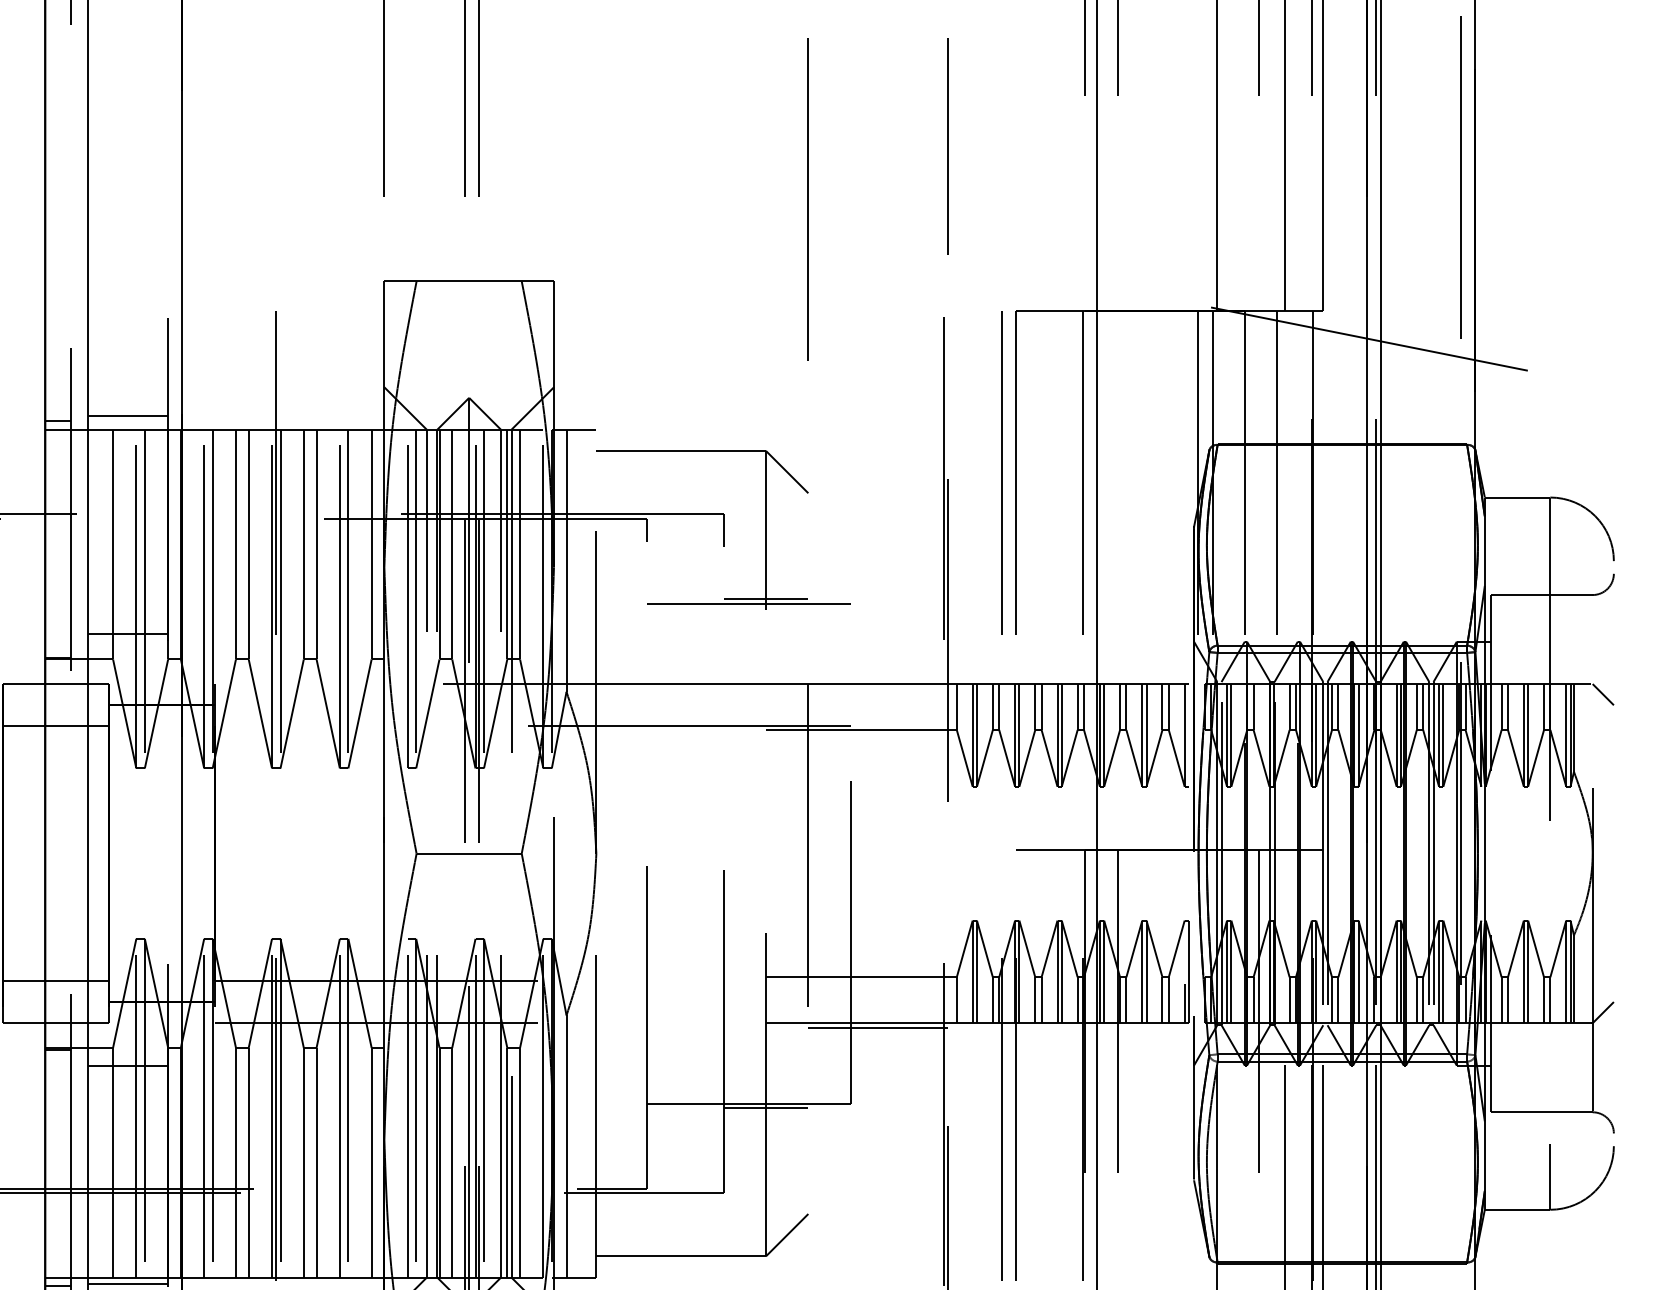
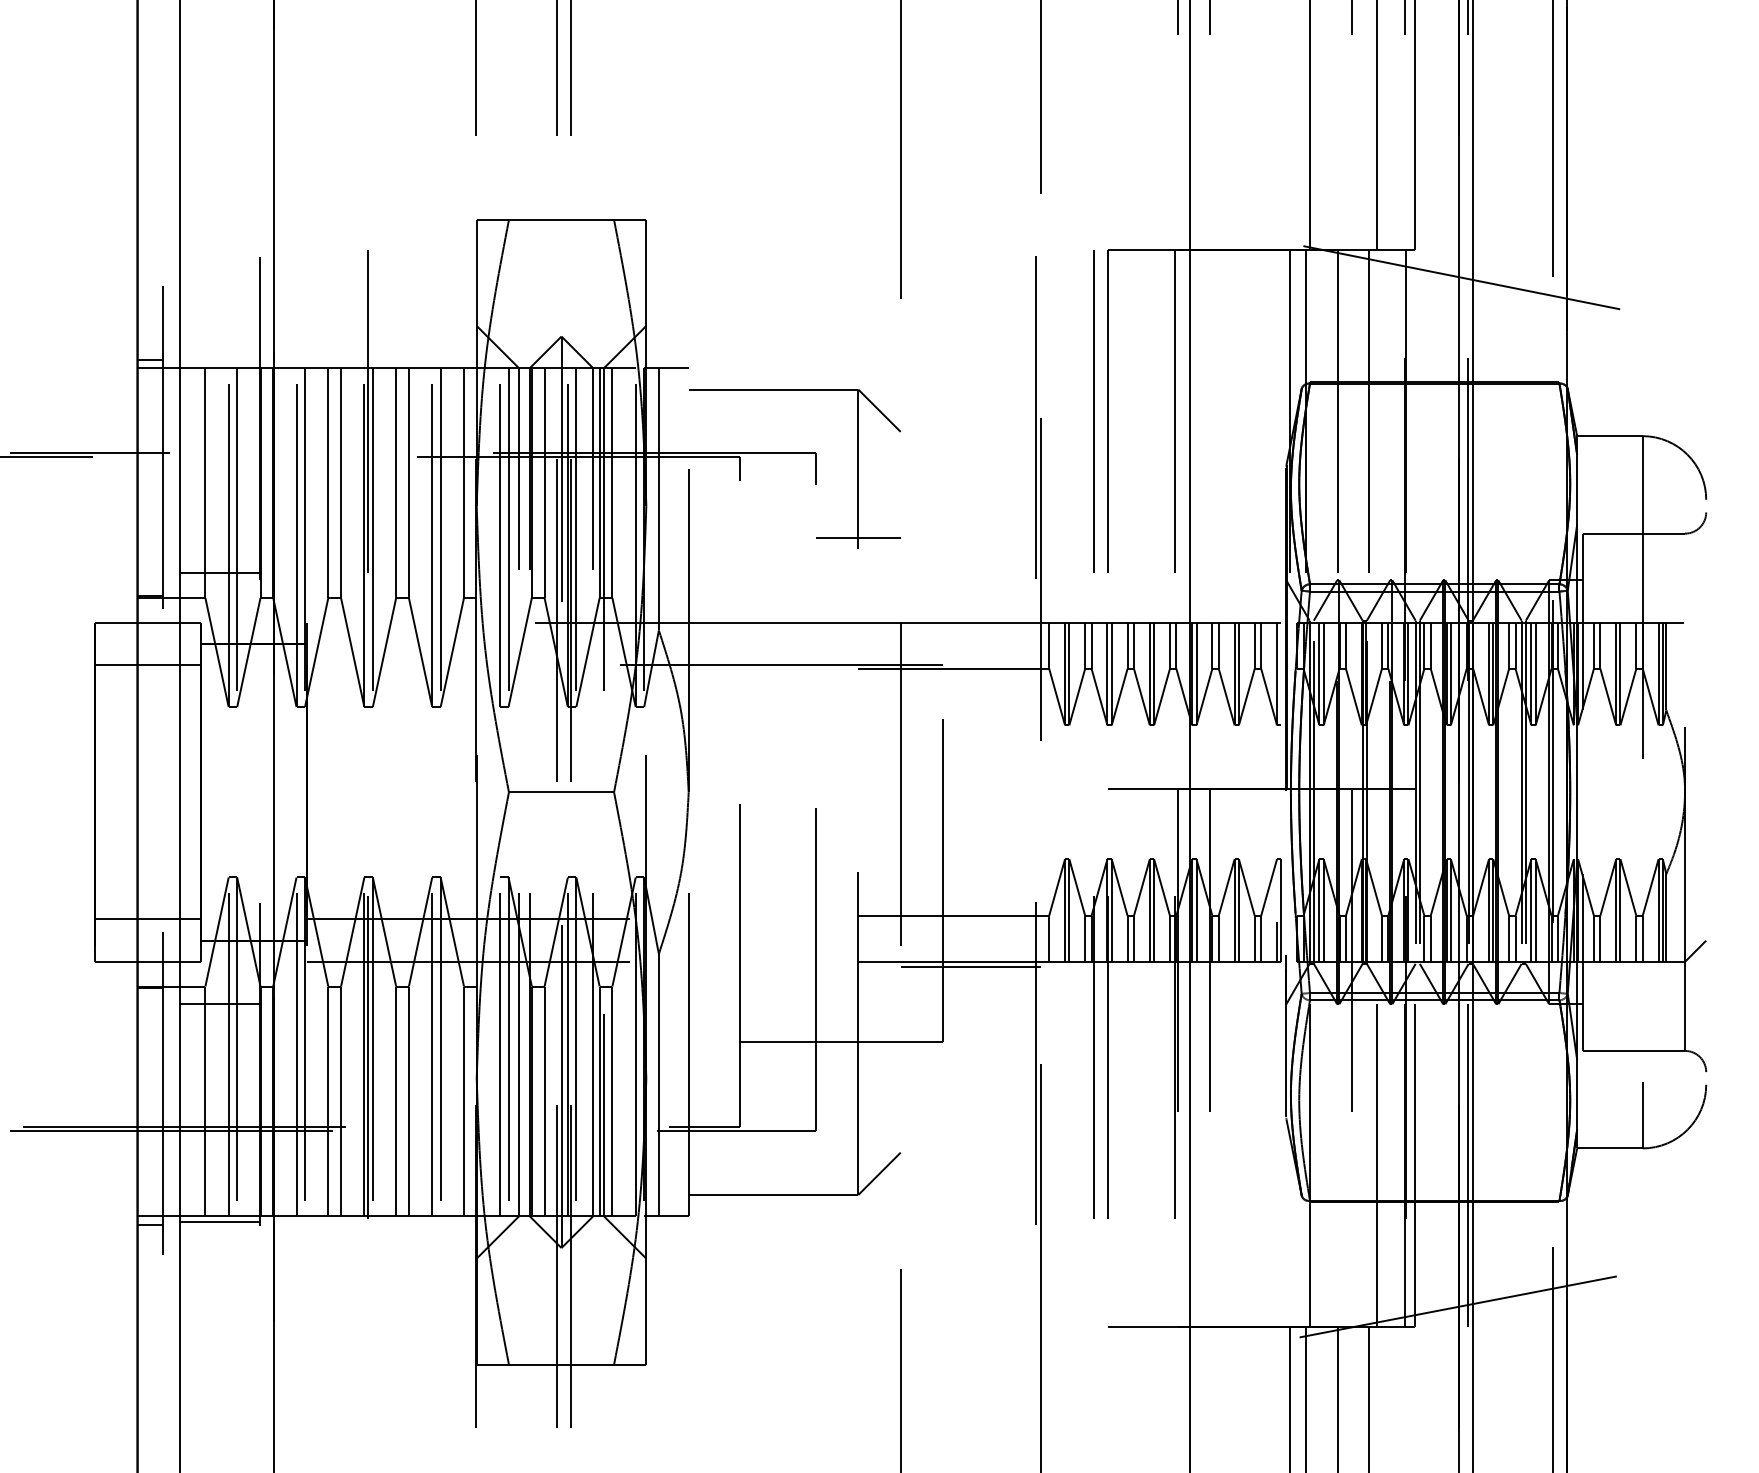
line: (127, 415) -> (219, 354), removed
line: (749, 603) -> (841, 542), removed
line: (1603, 693) -> (1695, 632), removed
line: (765, 1107) -> (857, 1046), removed

